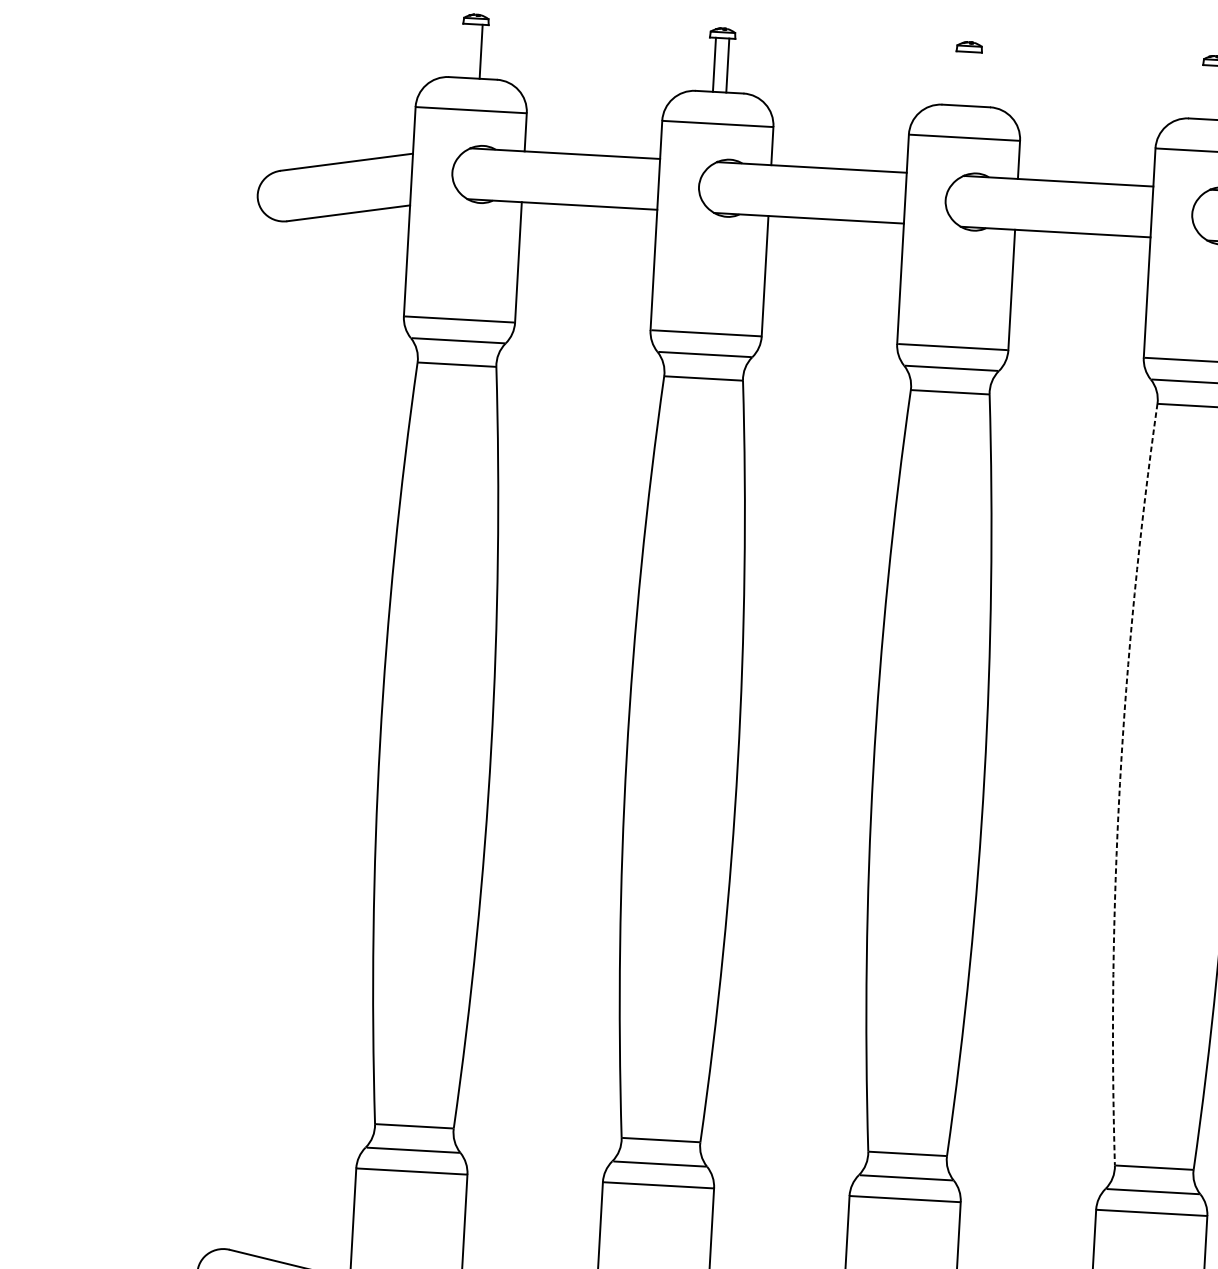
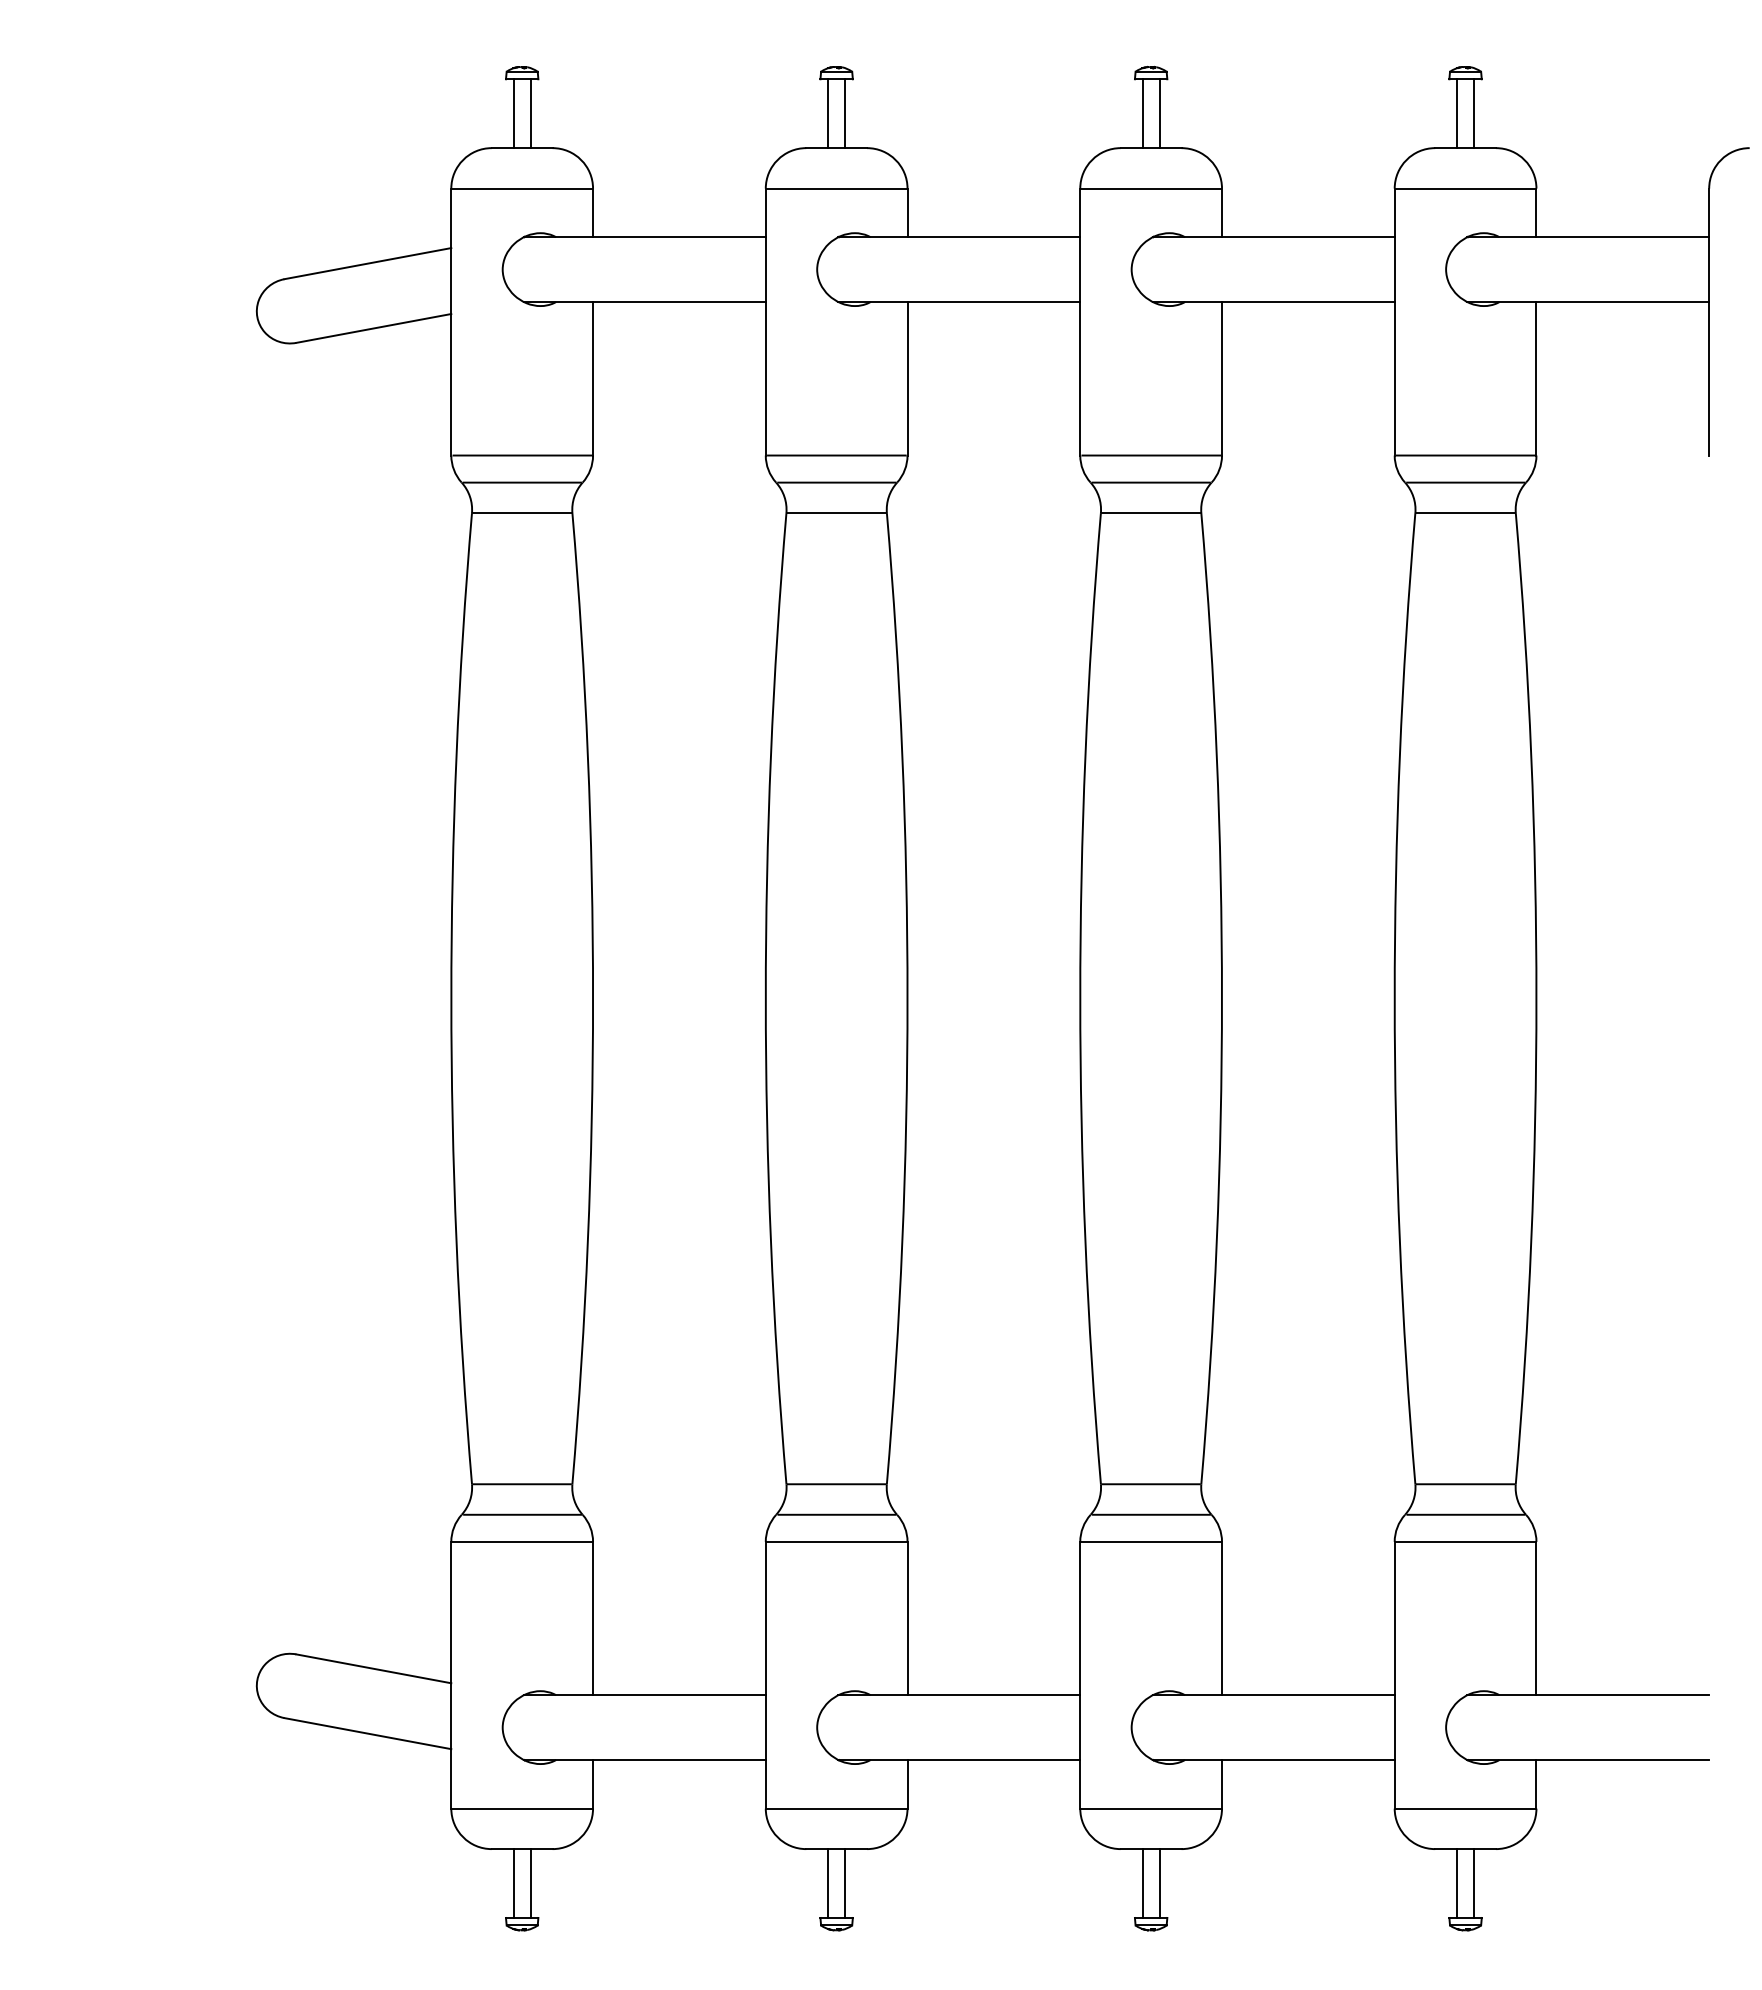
line: (467, 50) -> (513, 113), added
line: (961, 78) -> (1142, 113), added
line: (974, 79) -> (1159, 113), added
line: (1208, 92) -> (1457, 113), added
arc: (1119, 783) -> (1394, 998), dashed -> solid

